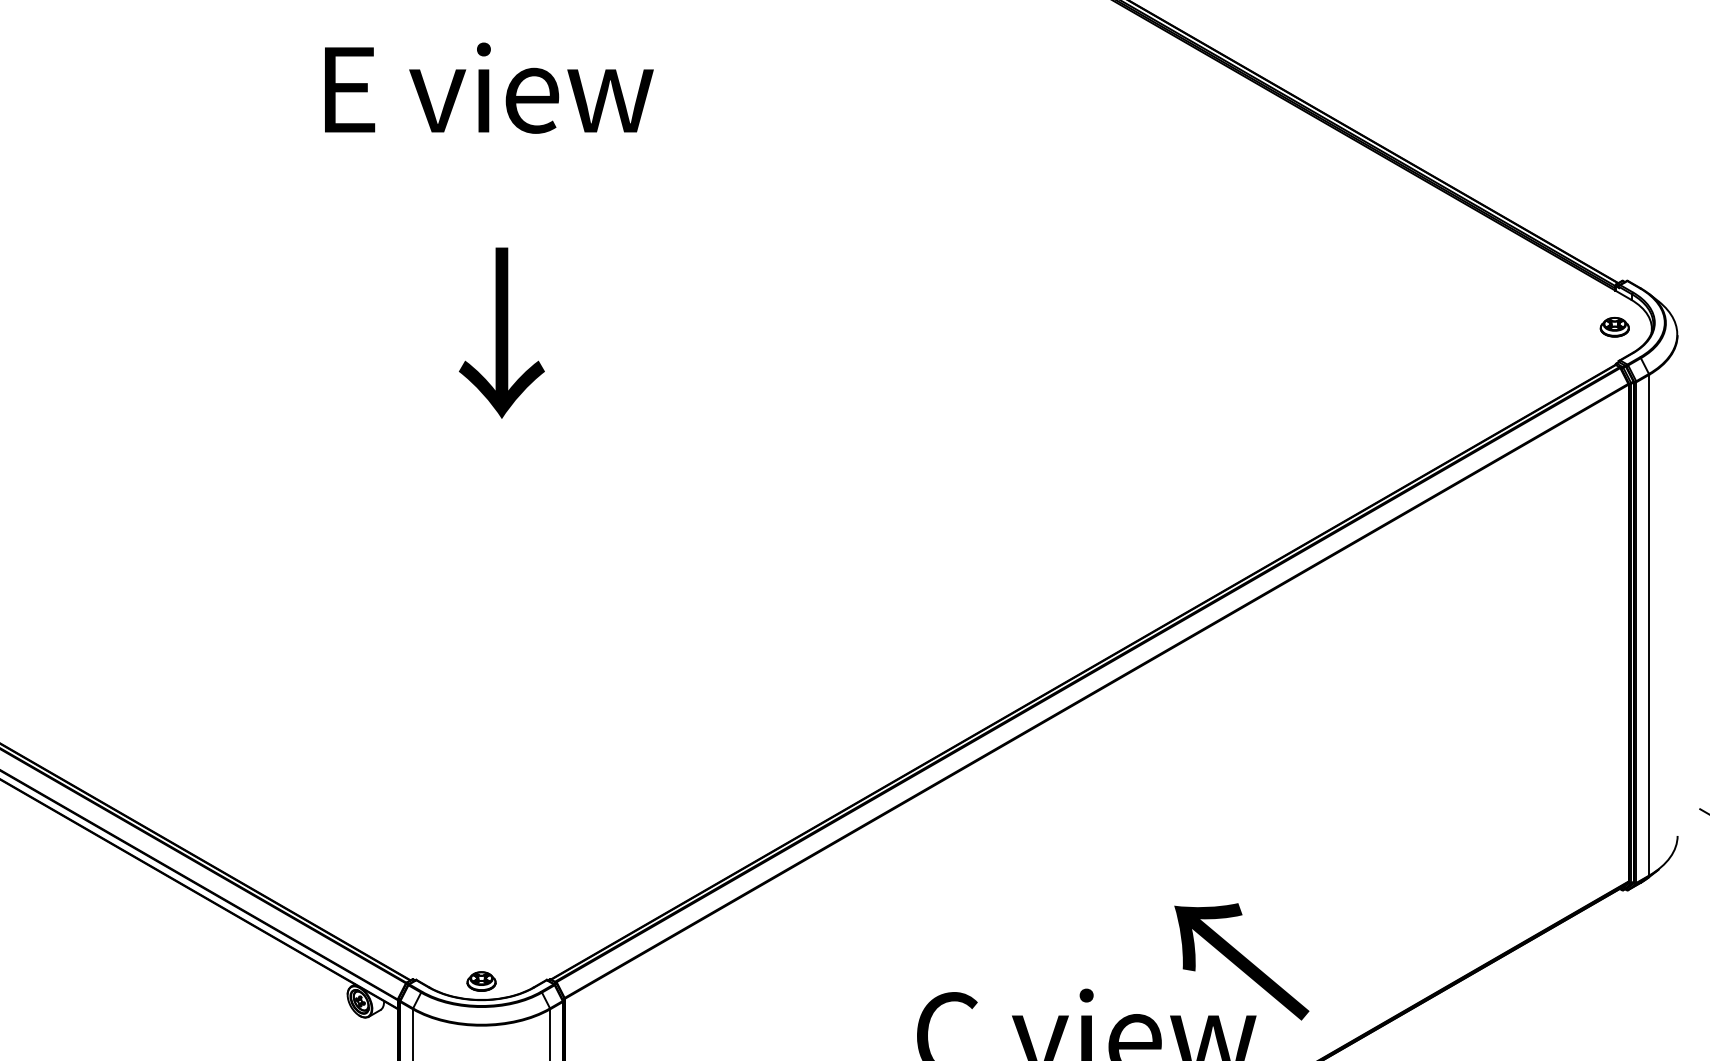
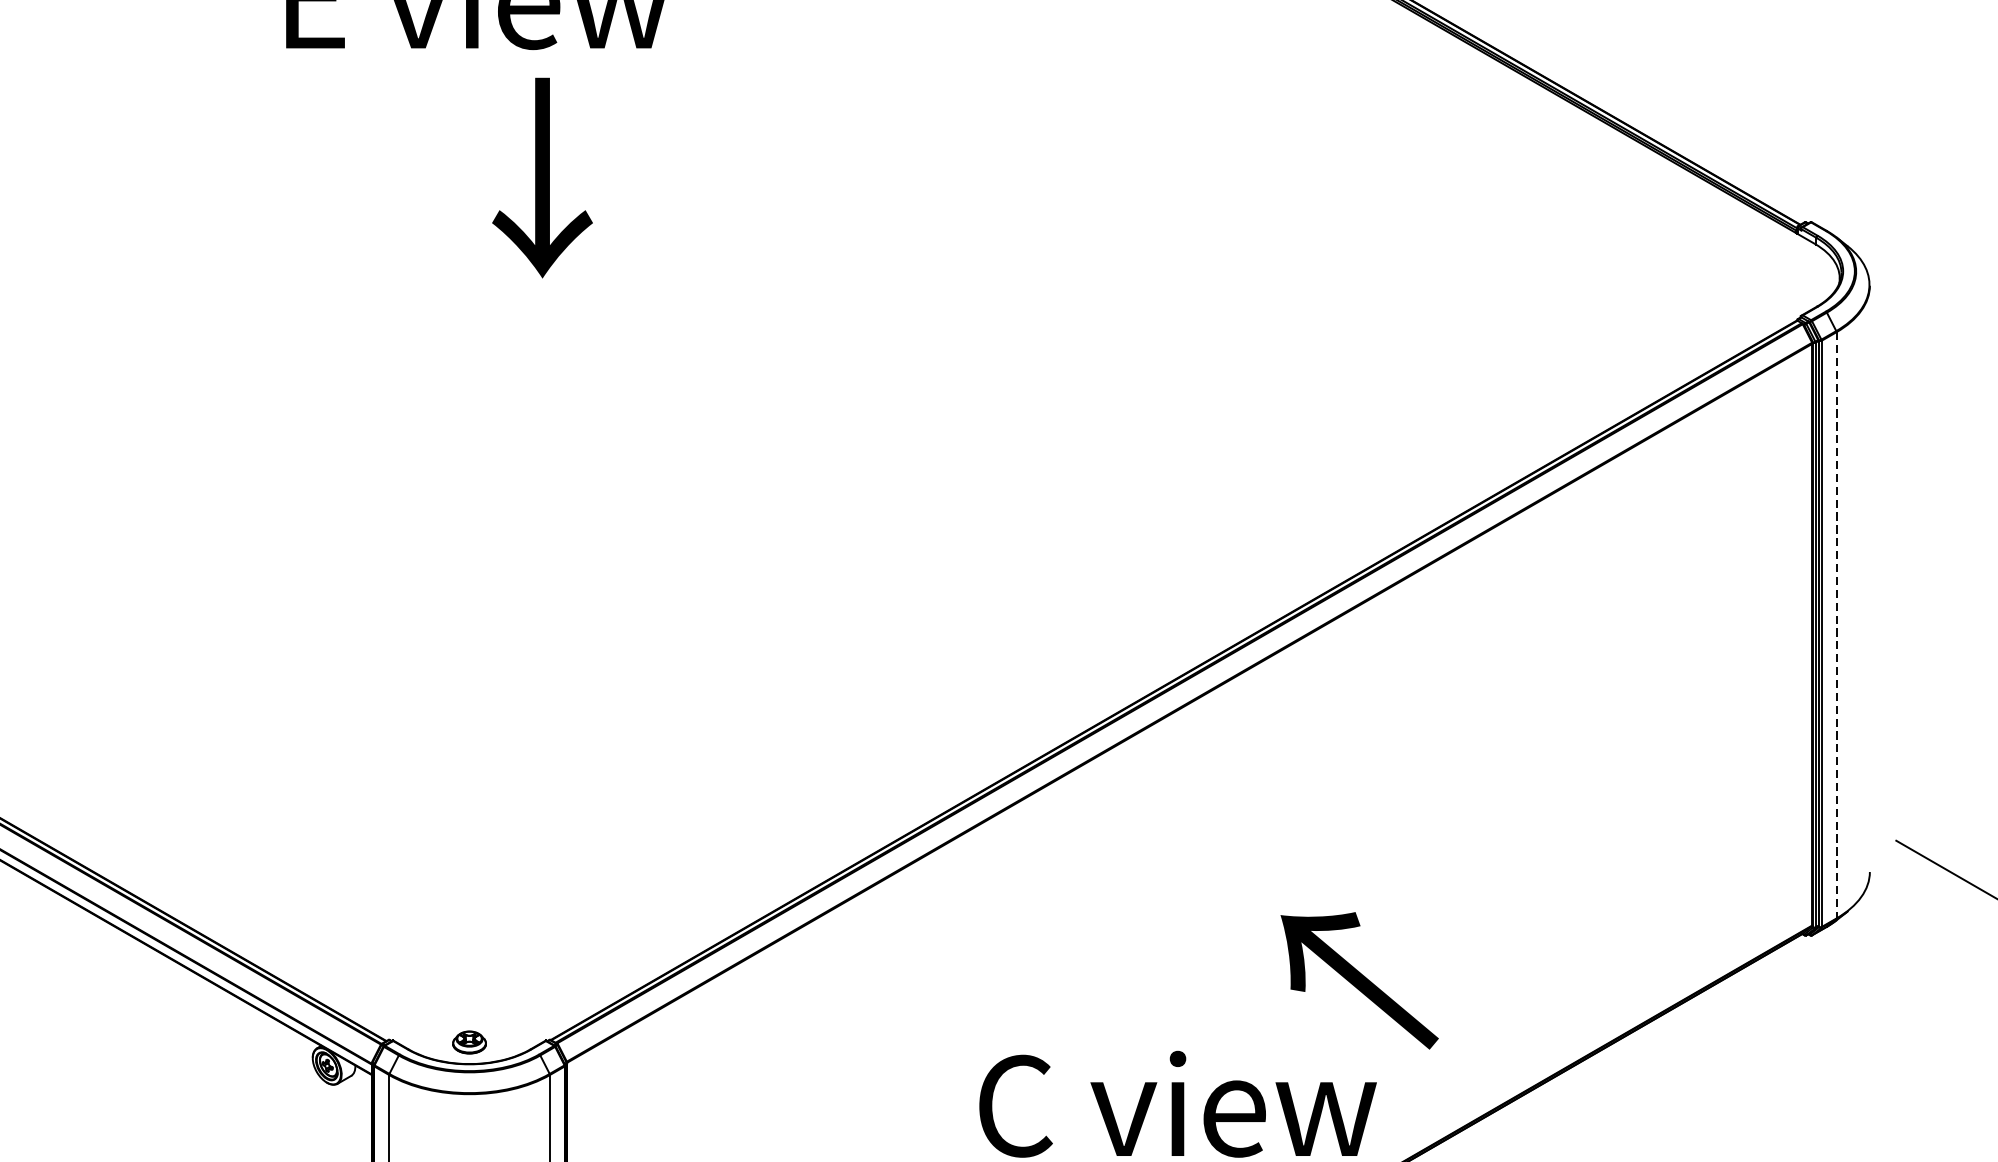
part: (1614, 327) -> (1795, 276), removed
text: (501, 332) -> (542, 177), moved
line: (1649, 625) -> (1836, 625), solid -> dashed
text: (1241, 961) -> (1359, 980), moved

